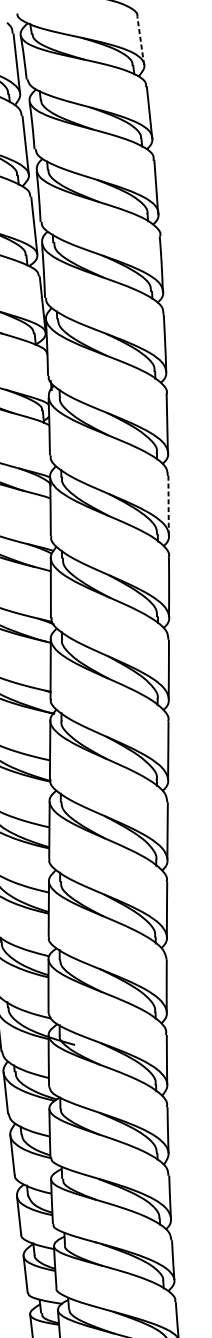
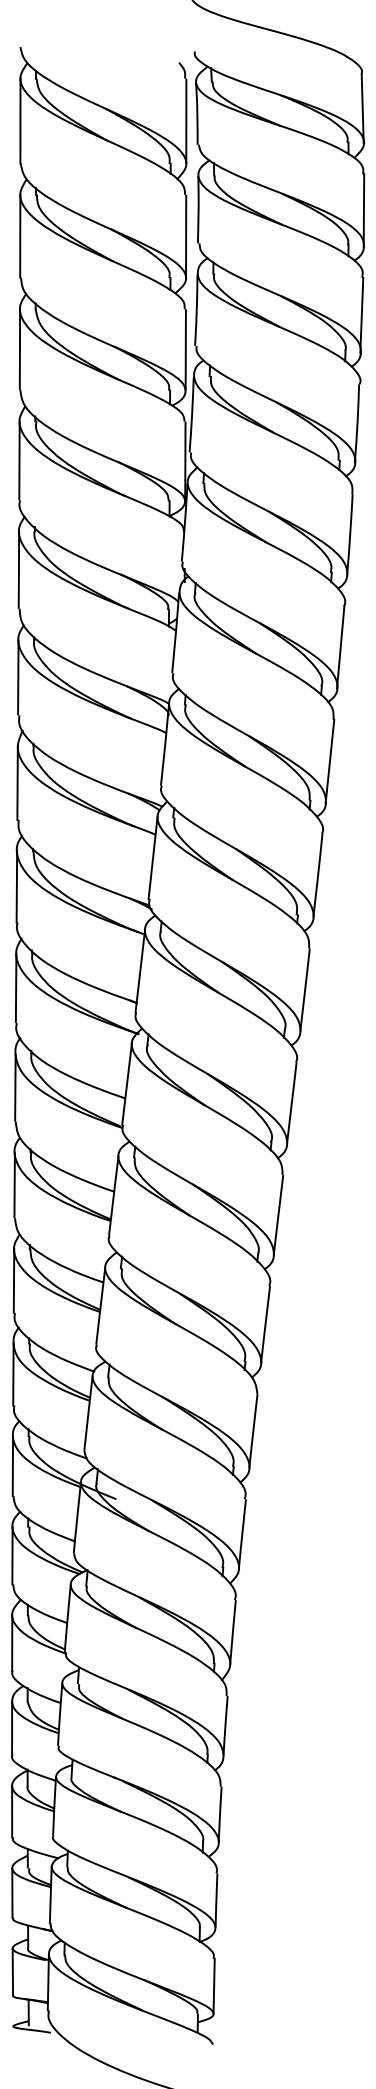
line: (140, 40) -> (362, 108), dashed -> solid
line: (168, 505) -> (329, 761), dashed -> solid

